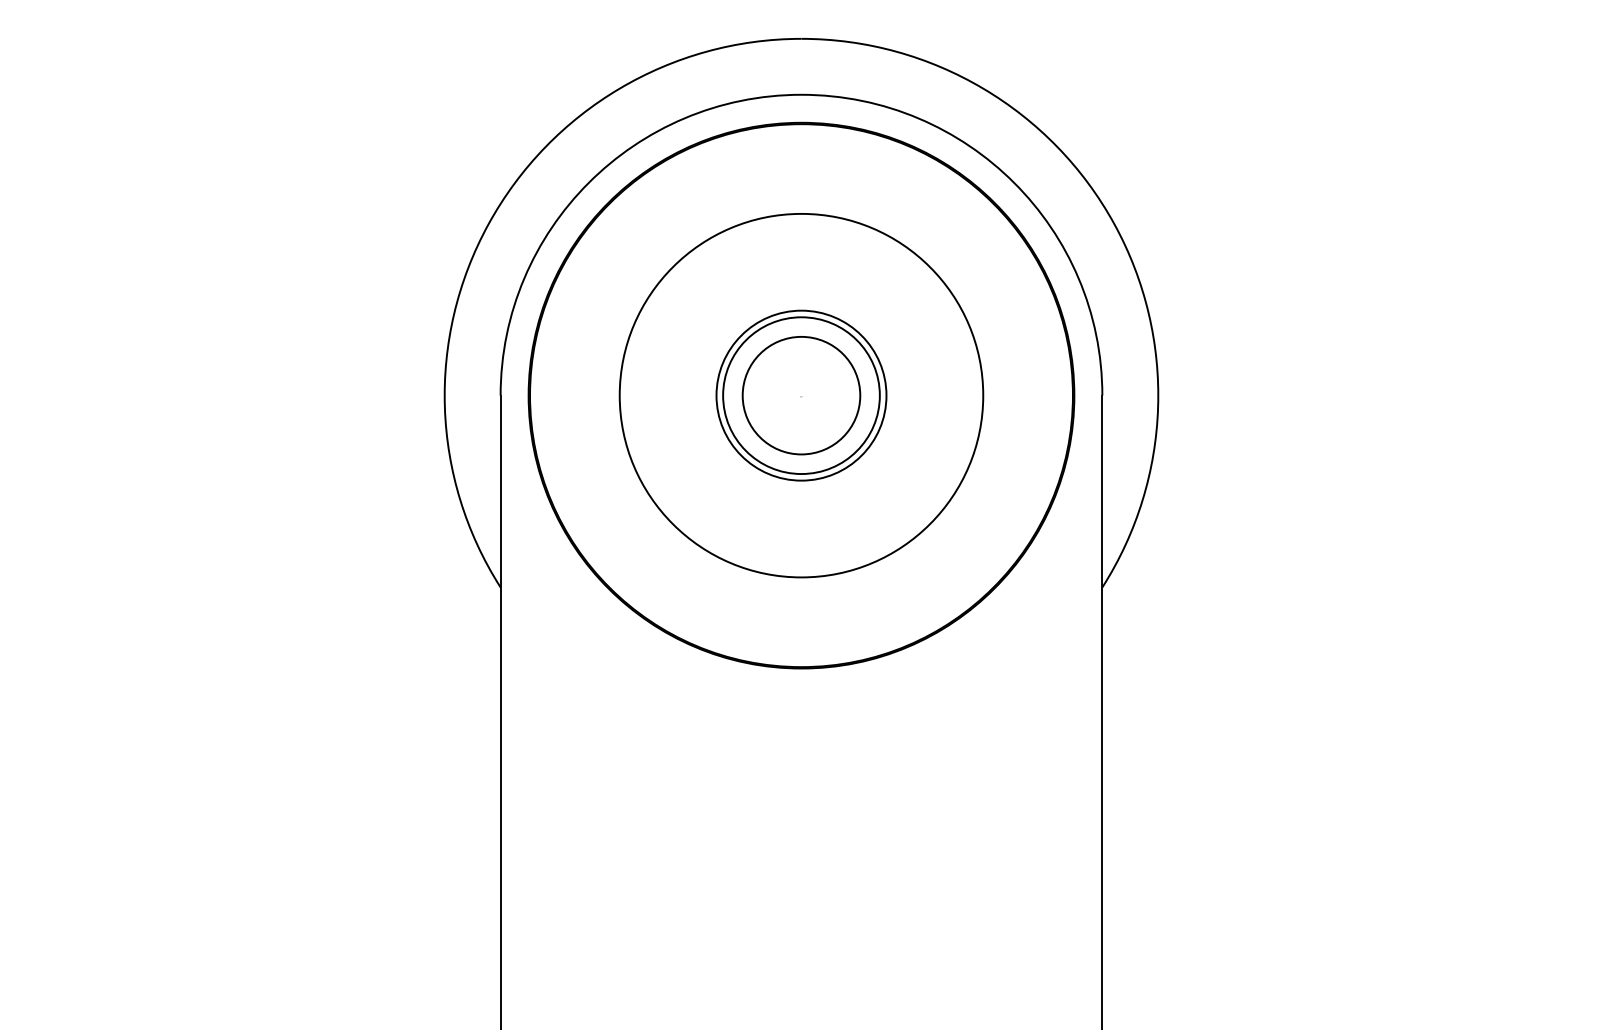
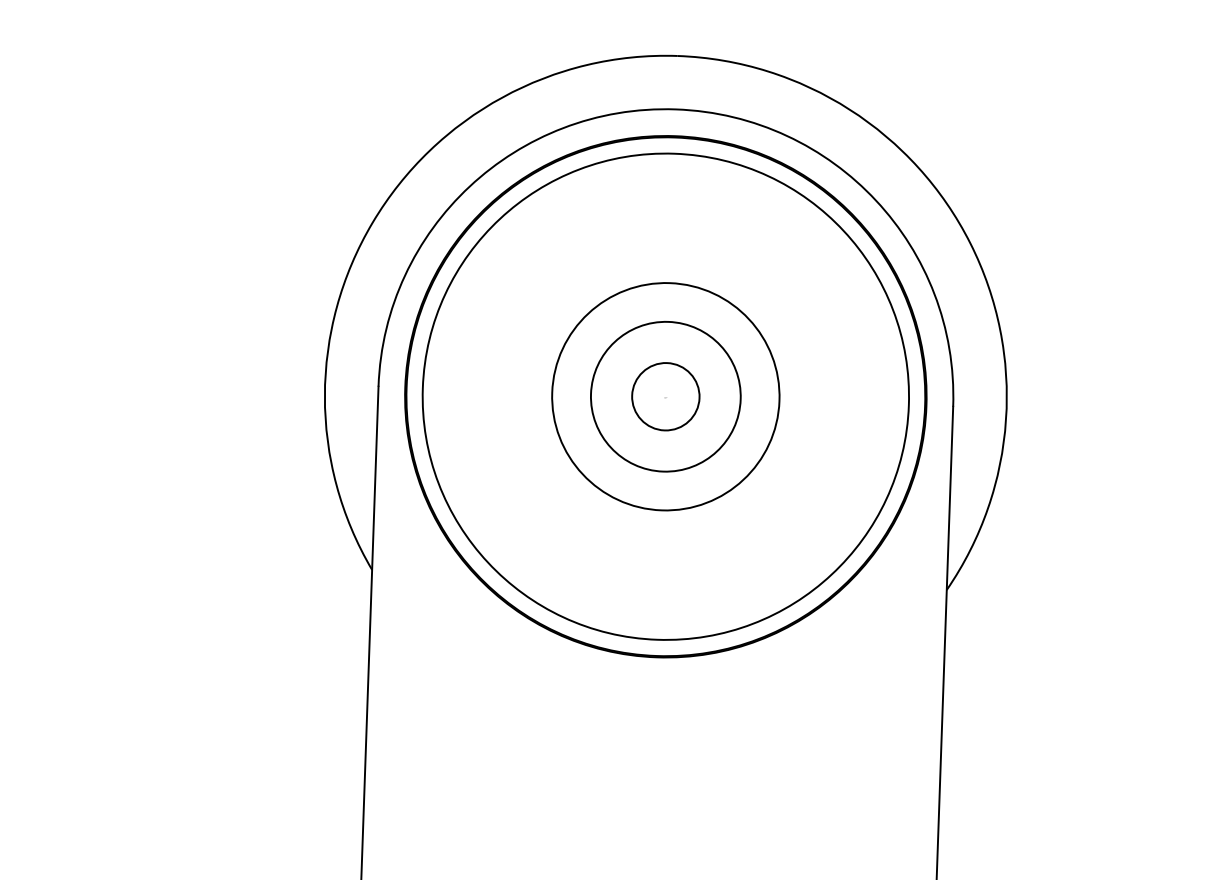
circle: (801, 395) -> (665, 396), size x0.6
circle: (801, 395) -> (665, 396), size x1.4
circle: (801, 395) -> (665, 396), size x1.4

